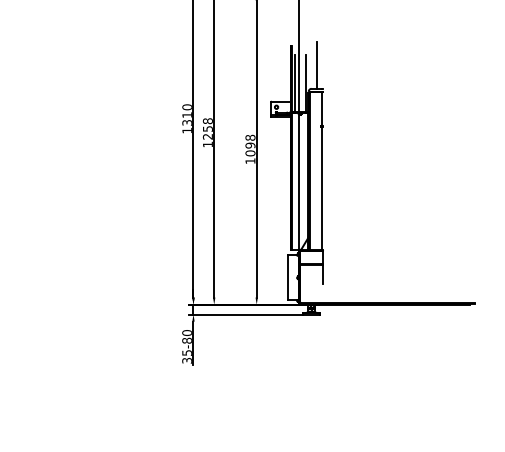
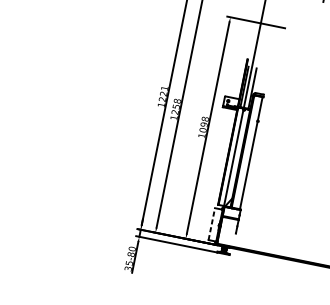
line: (317, 64) -> (263, 76), removed
text: (186, 114) -> (163, 93), 1310 -> 1221
line: (287, 277) -> (211, 223), solid -> dashed

